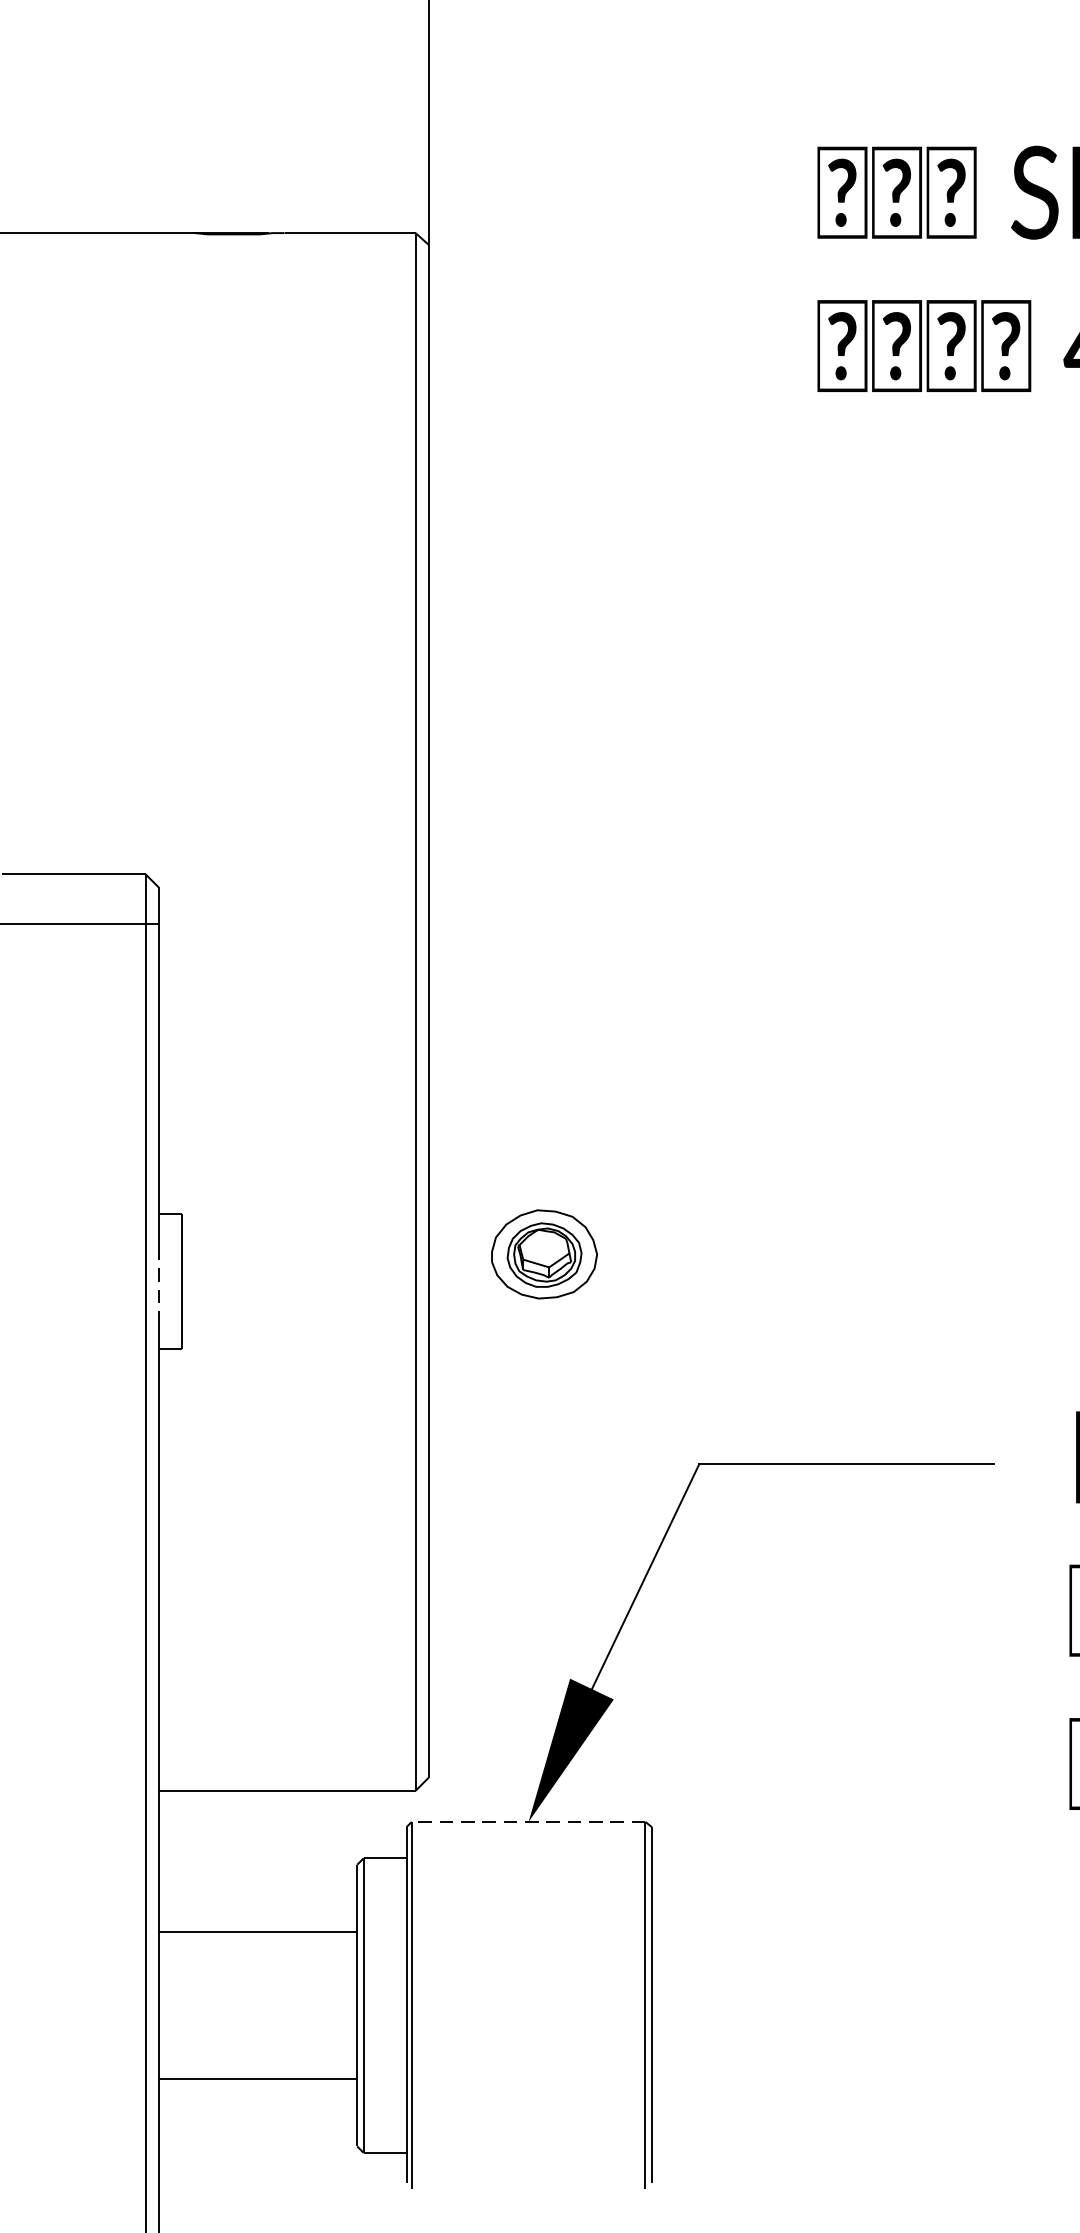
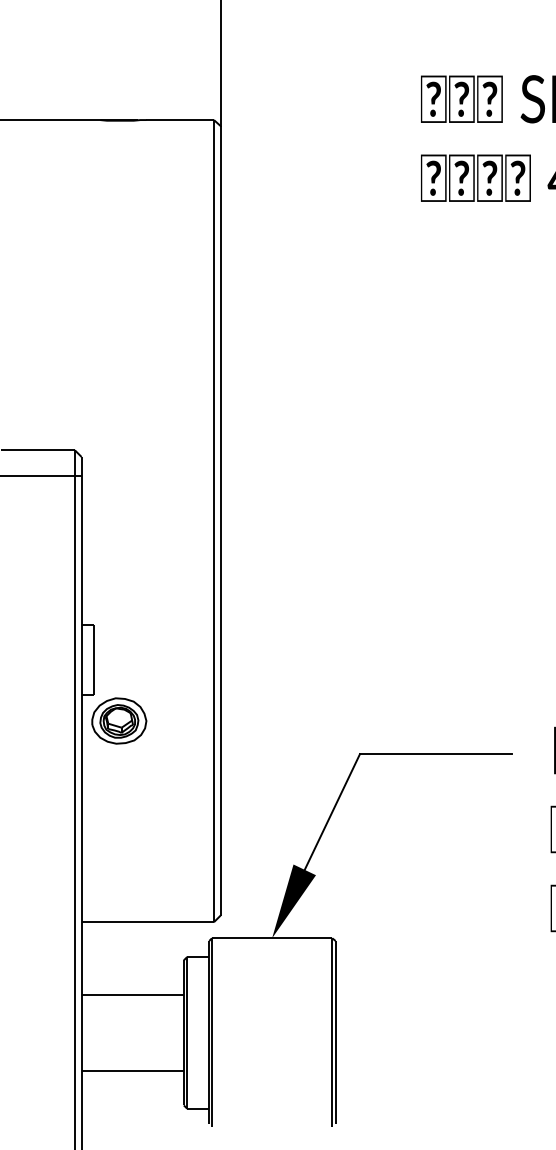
part: (544, 1253) -> (119, 720), moved
line: (158, 1280) -> (81, 659), dashed -> solid
line: (527, 1822) -> (271, 938), dashed -> solid

